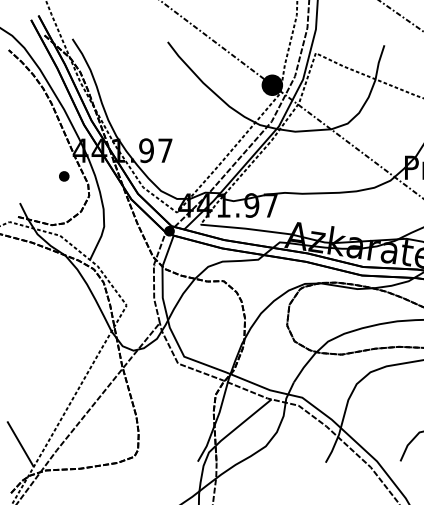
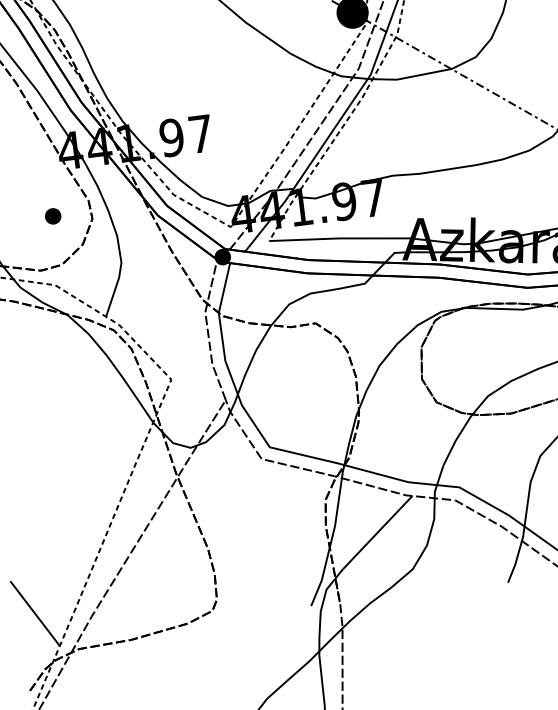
part: (64, 176) -> (53, 216), moved

